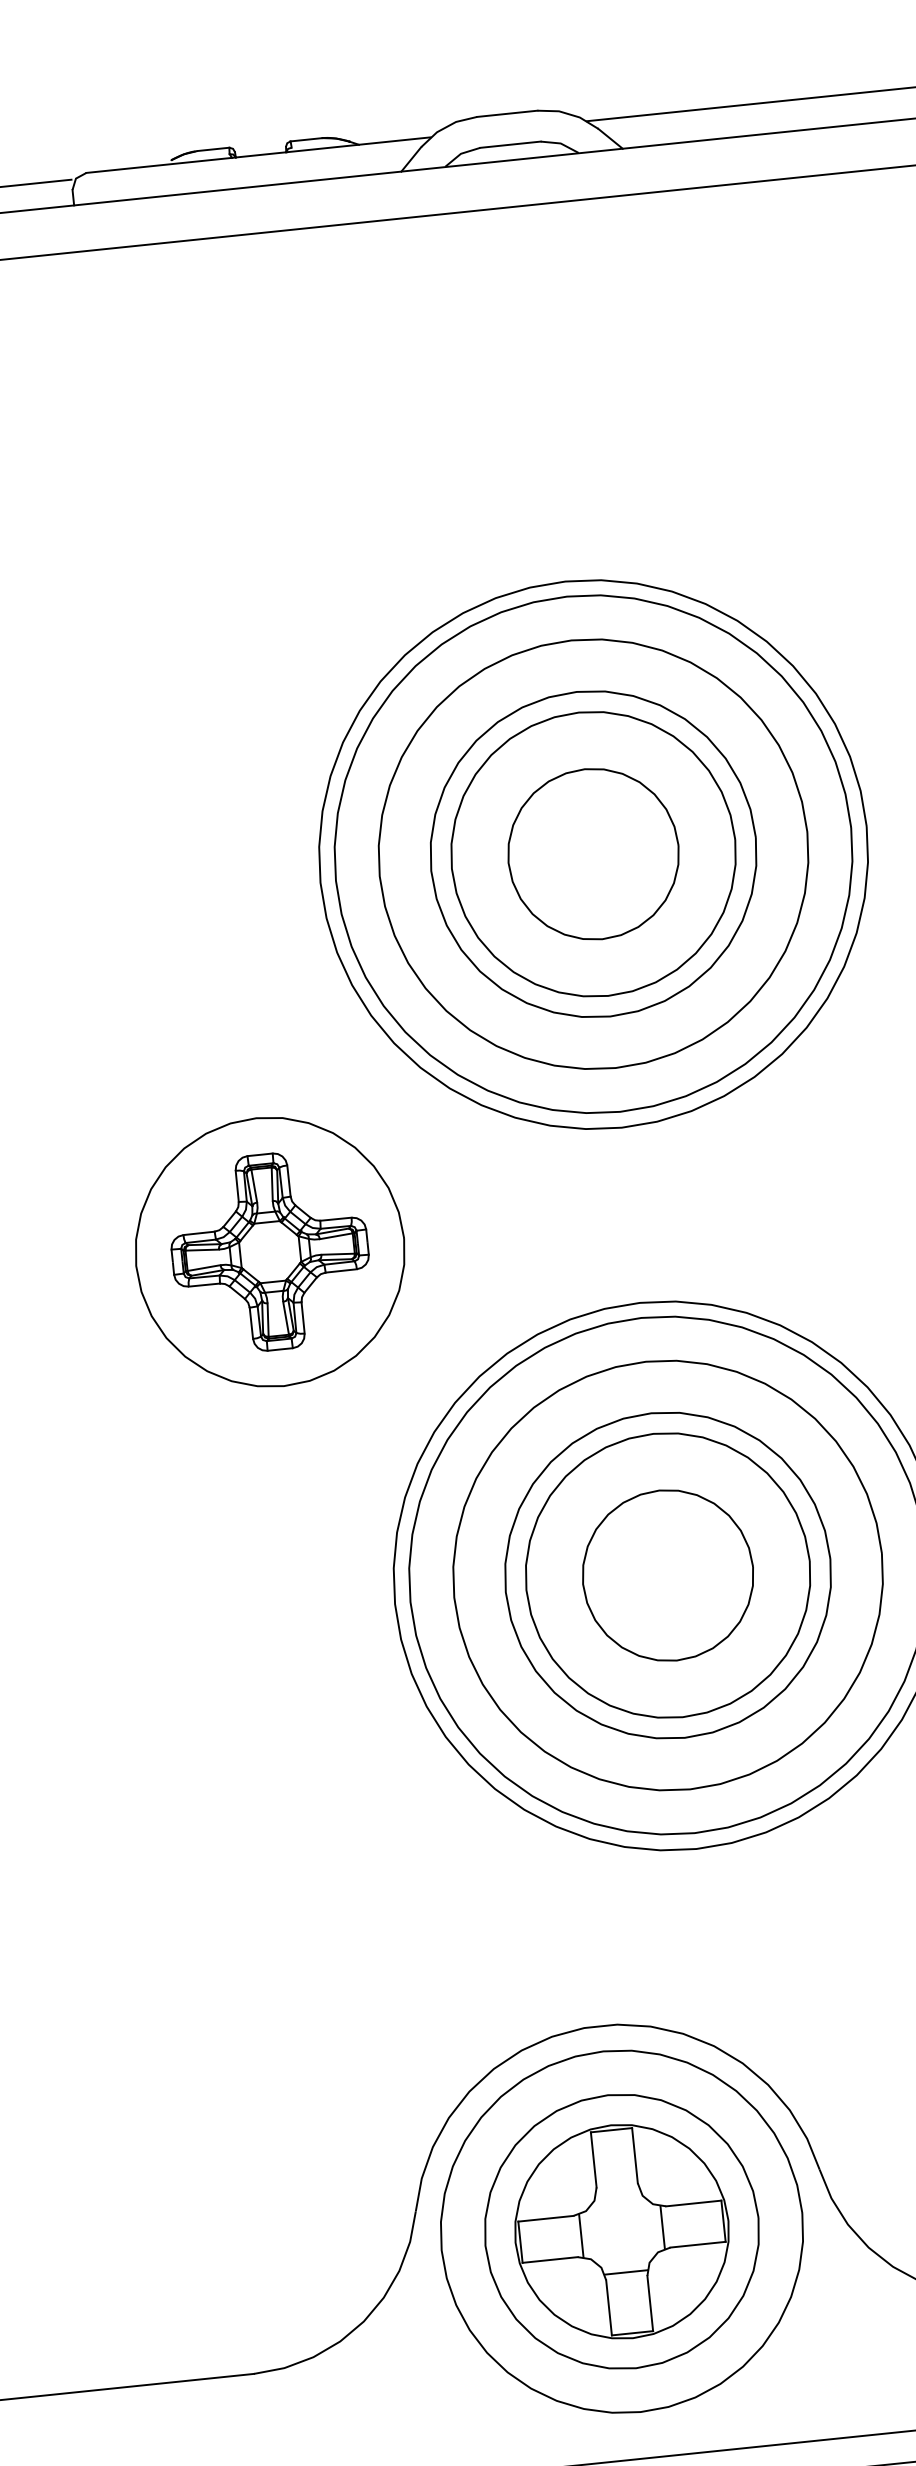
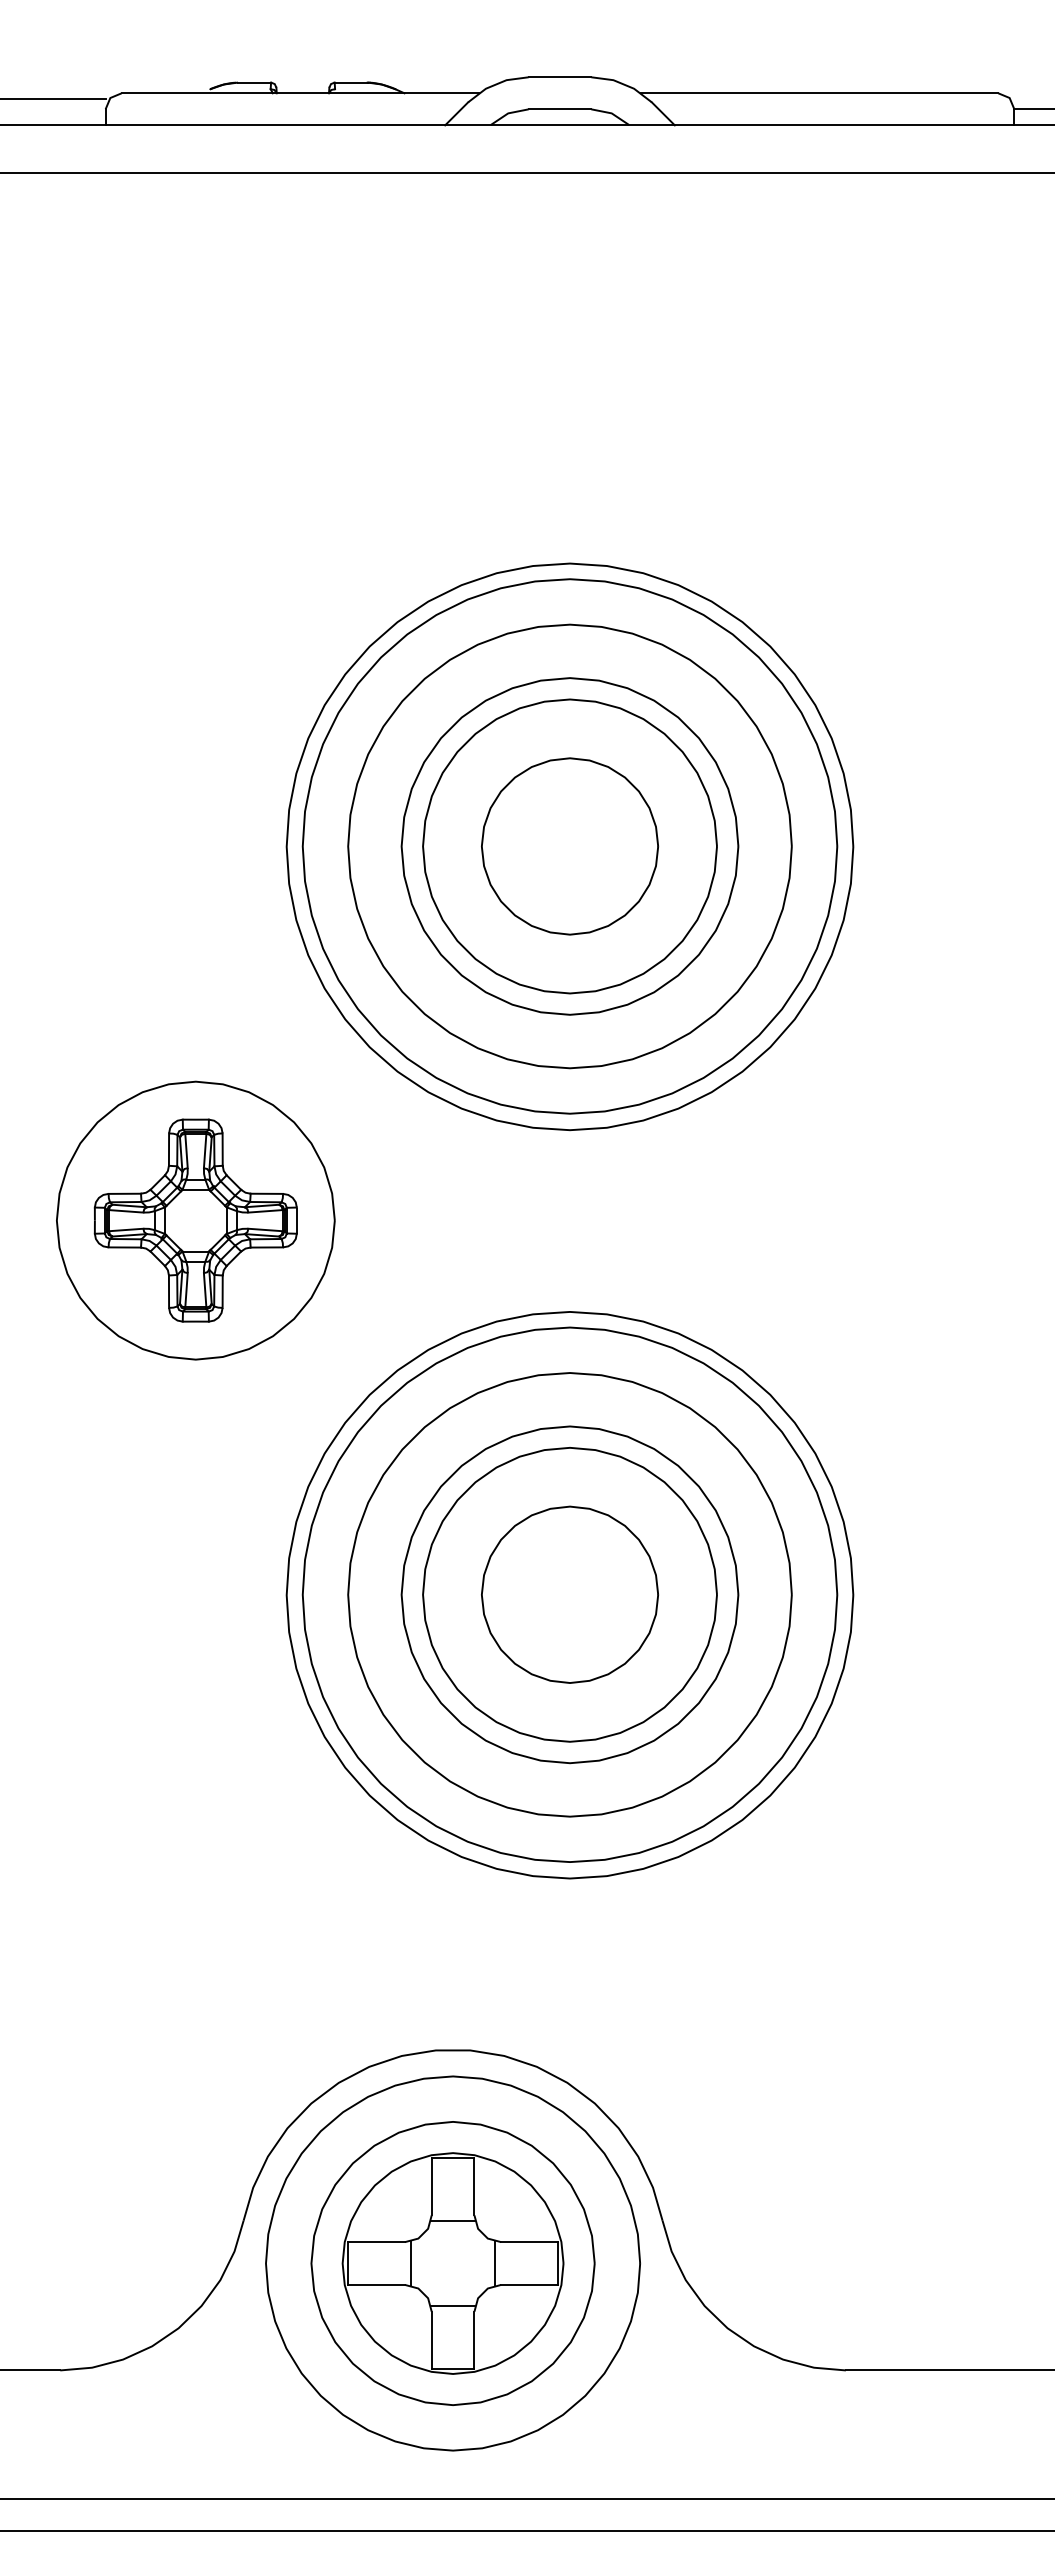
line: (618, 2191) -> (453, 2221), added

